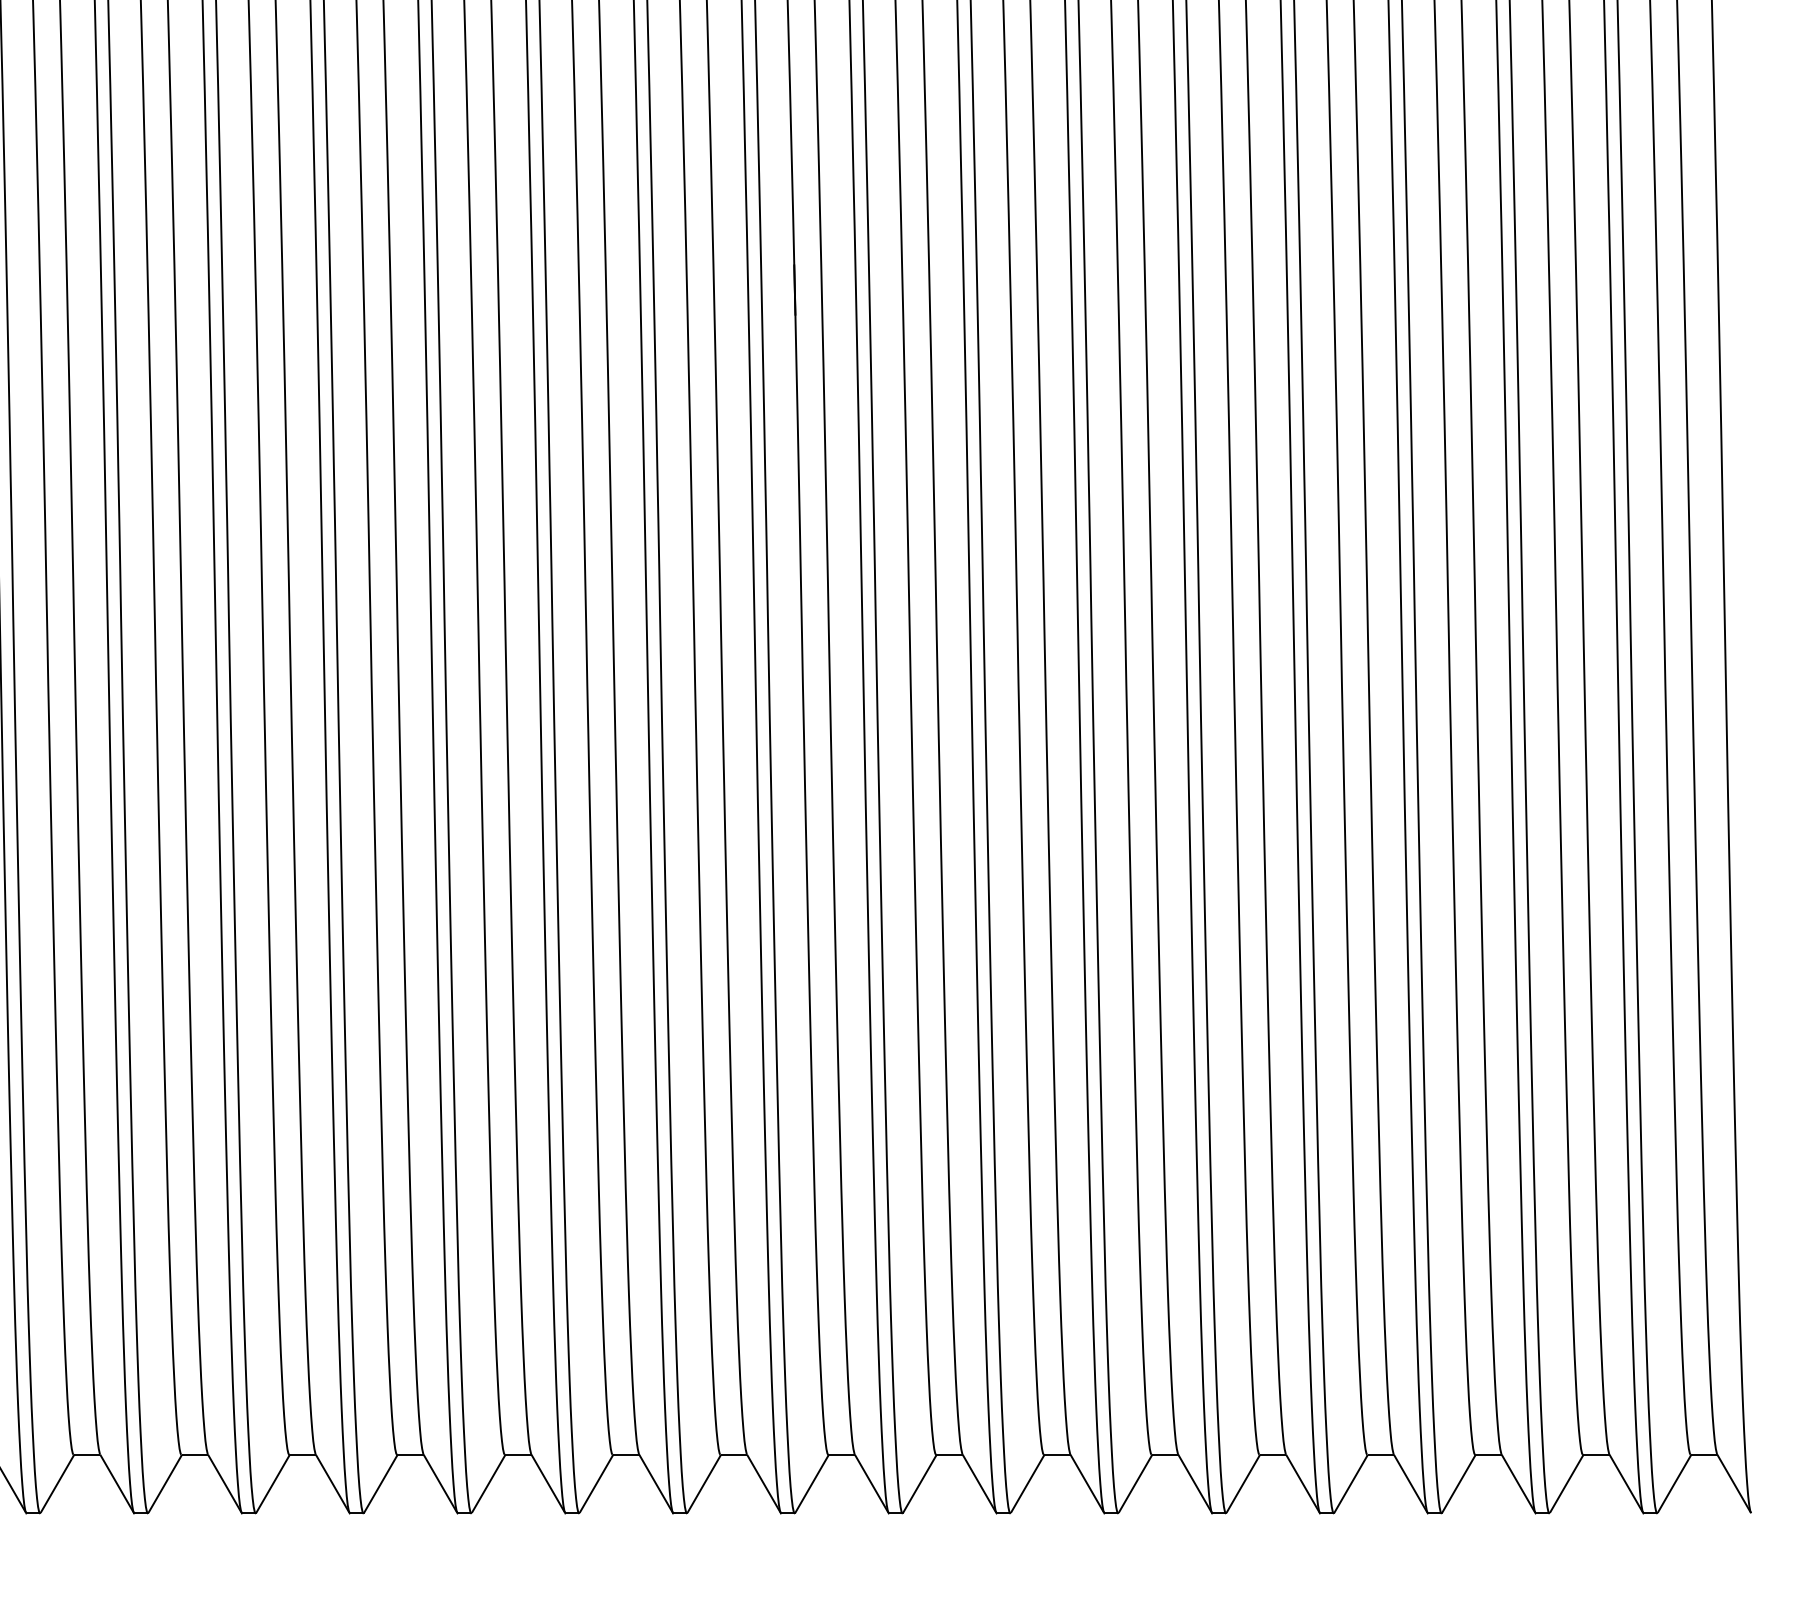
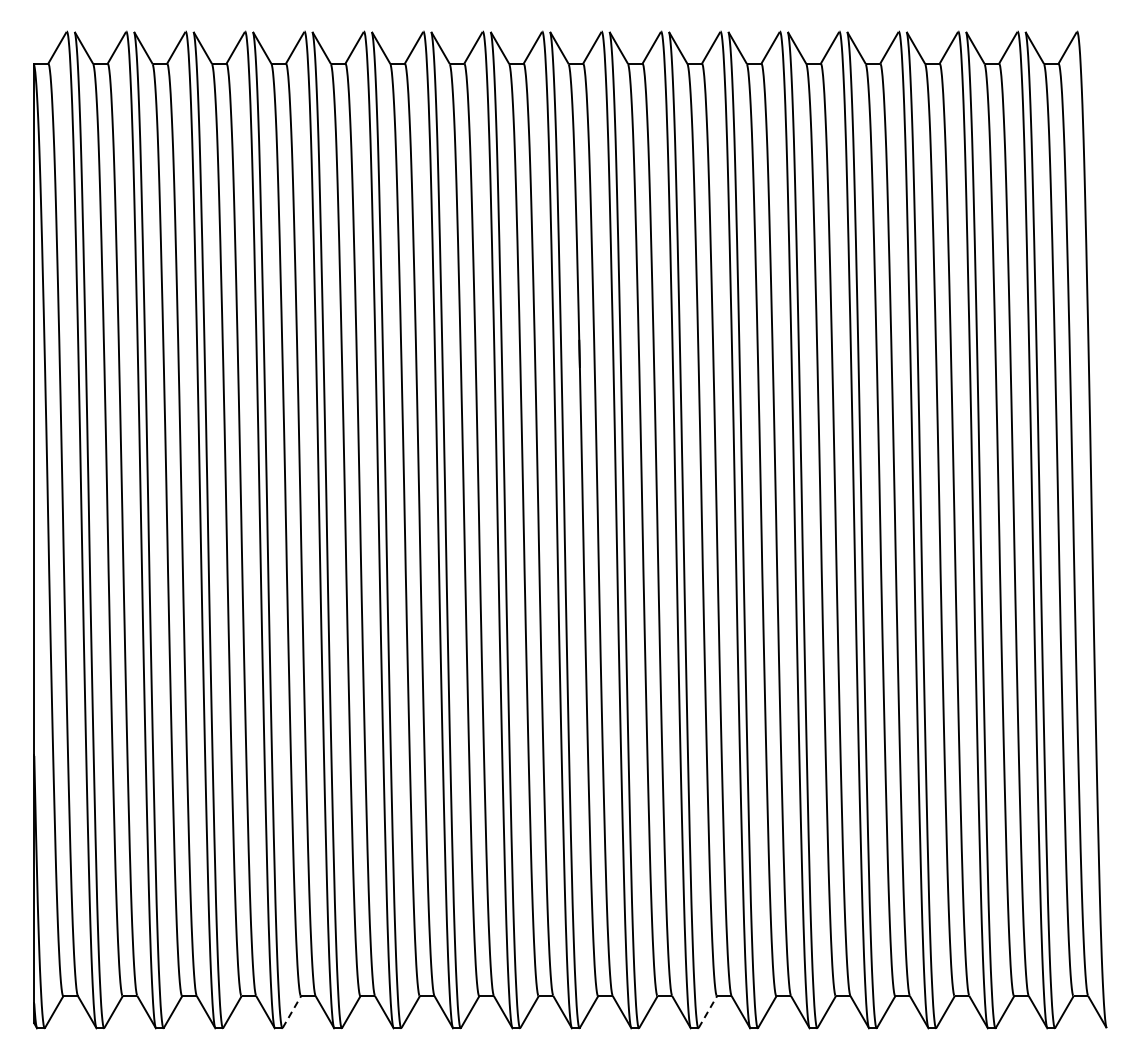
line: (272, 1482) -> (291, 1011), solid -> dashed
line: (1026, 1482) -> (707, 1011), solid -> dashed

